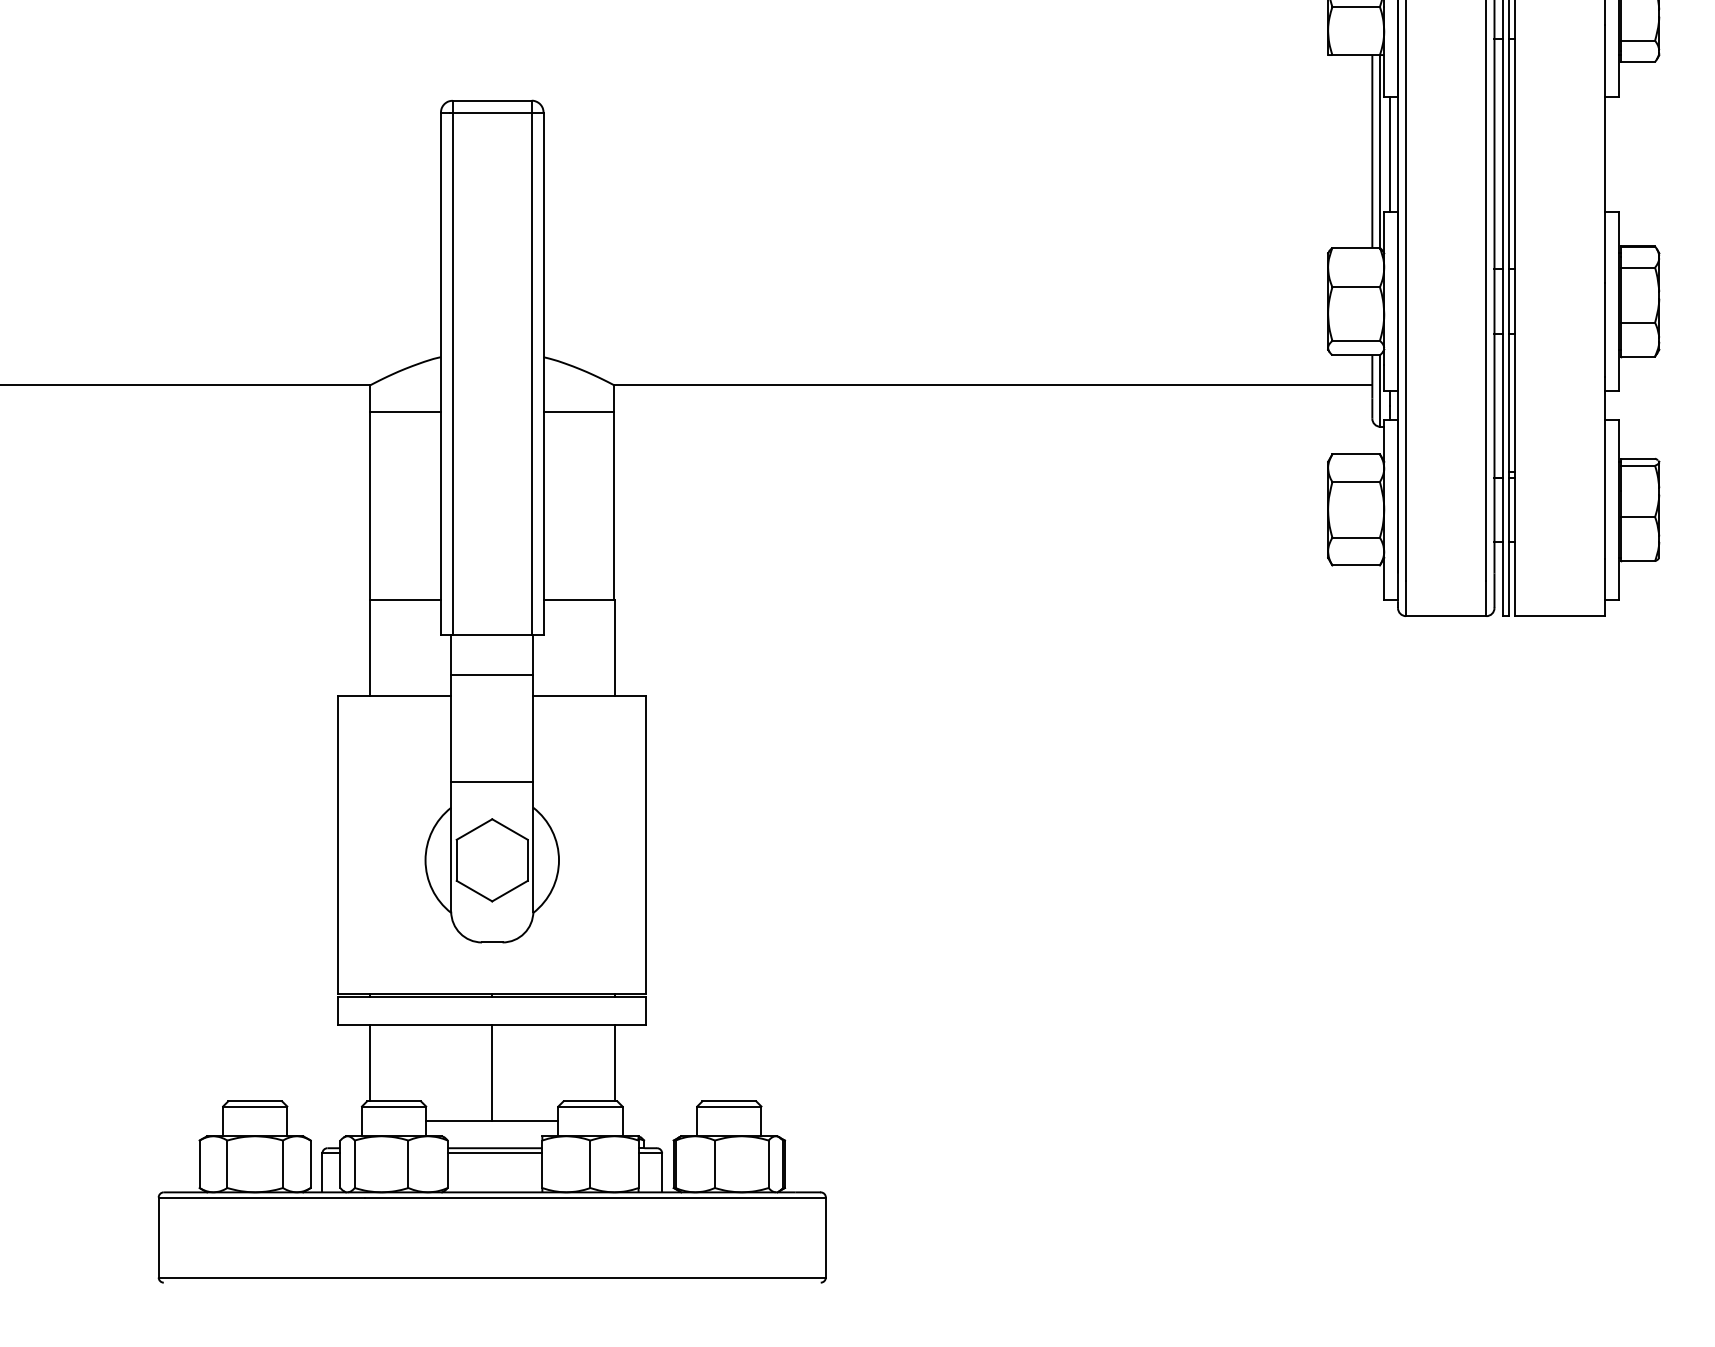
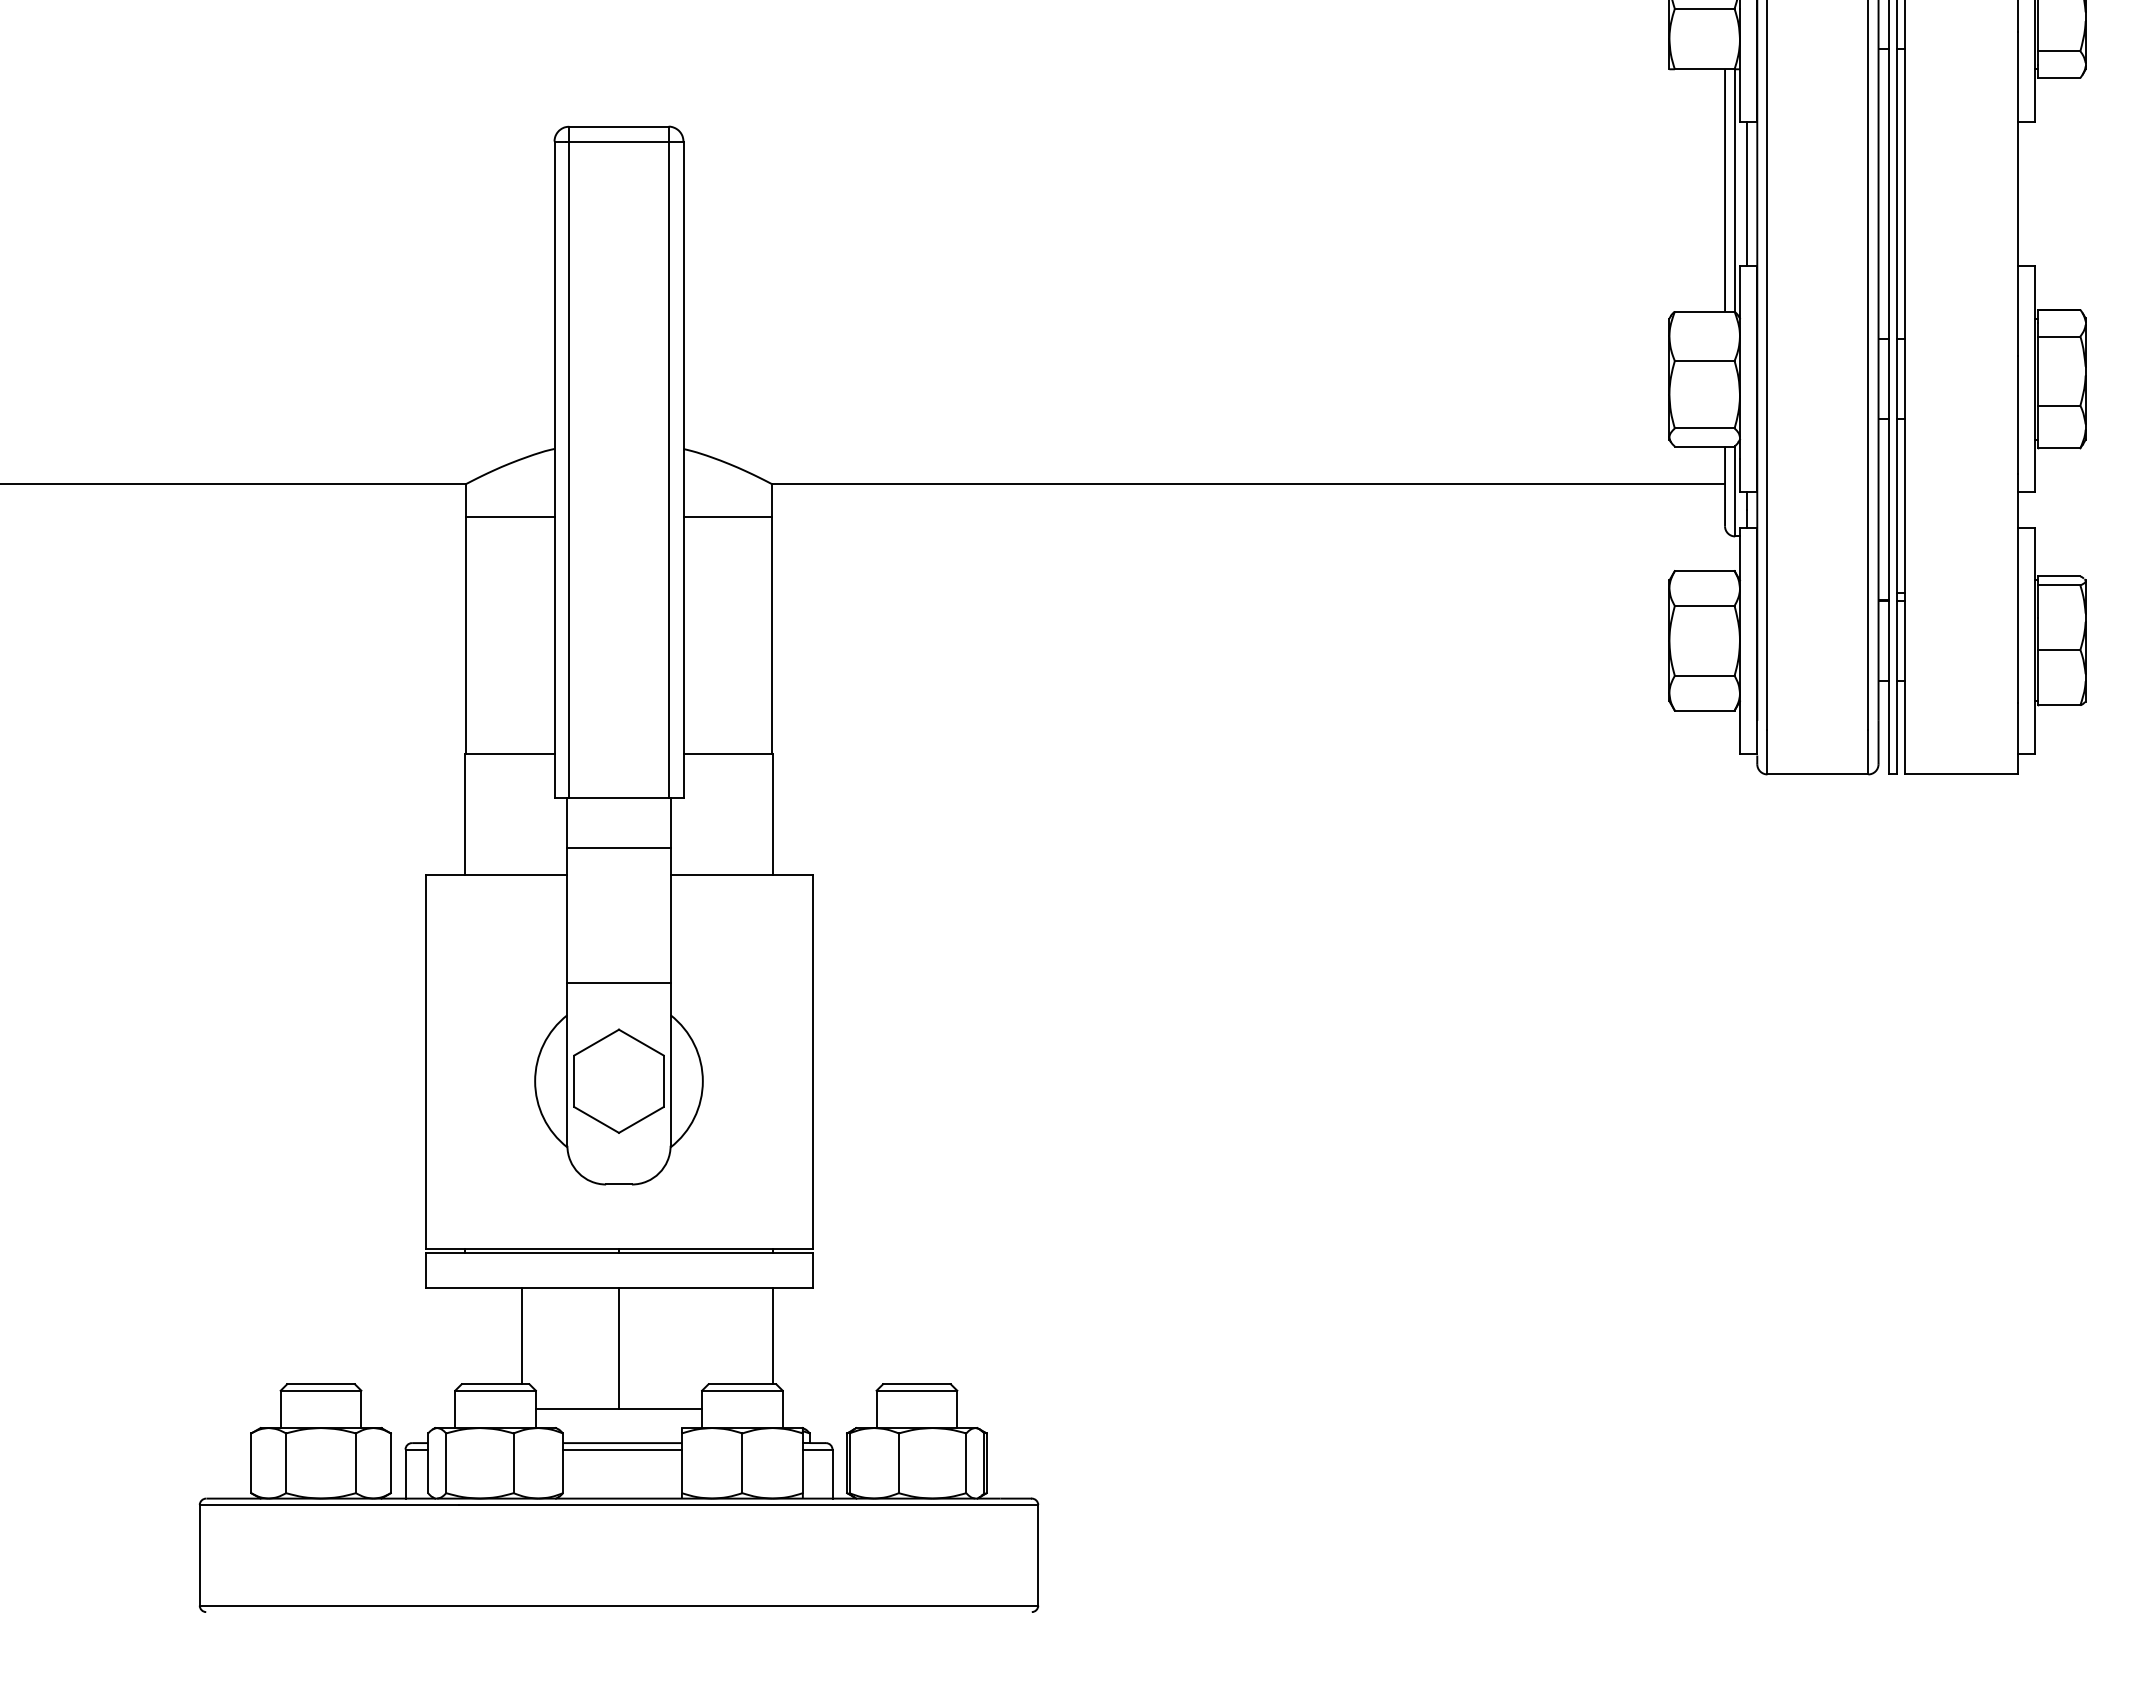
line: (370, 1062) -> (522, 1335), moved

